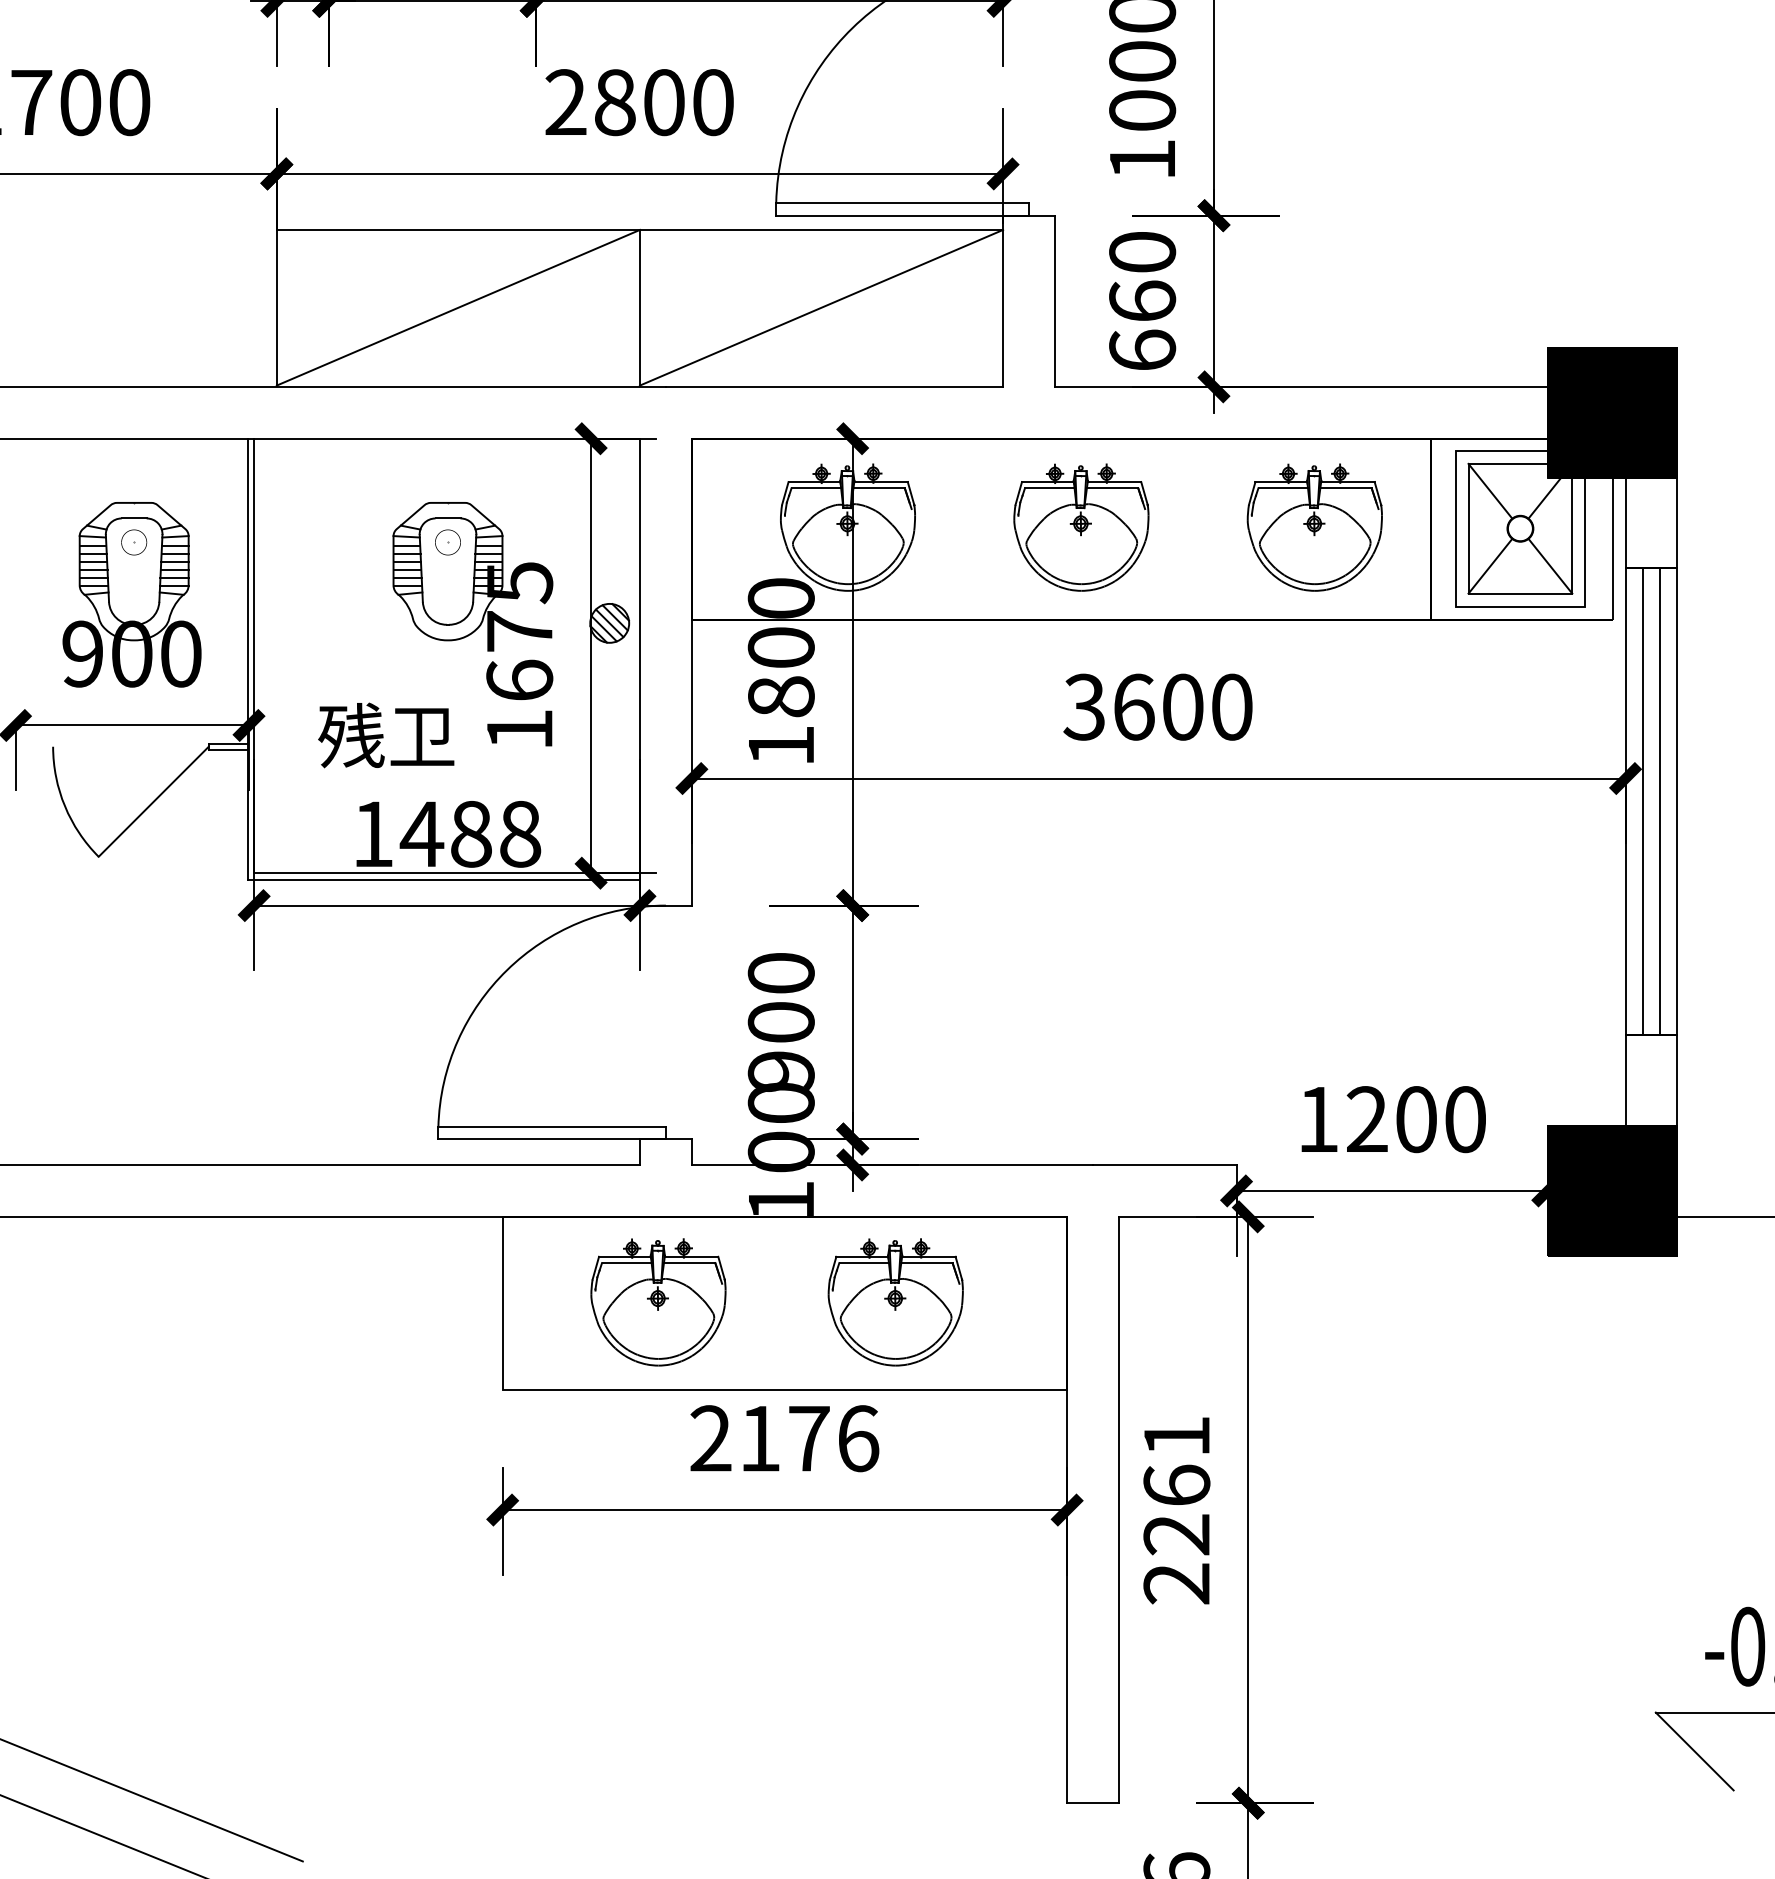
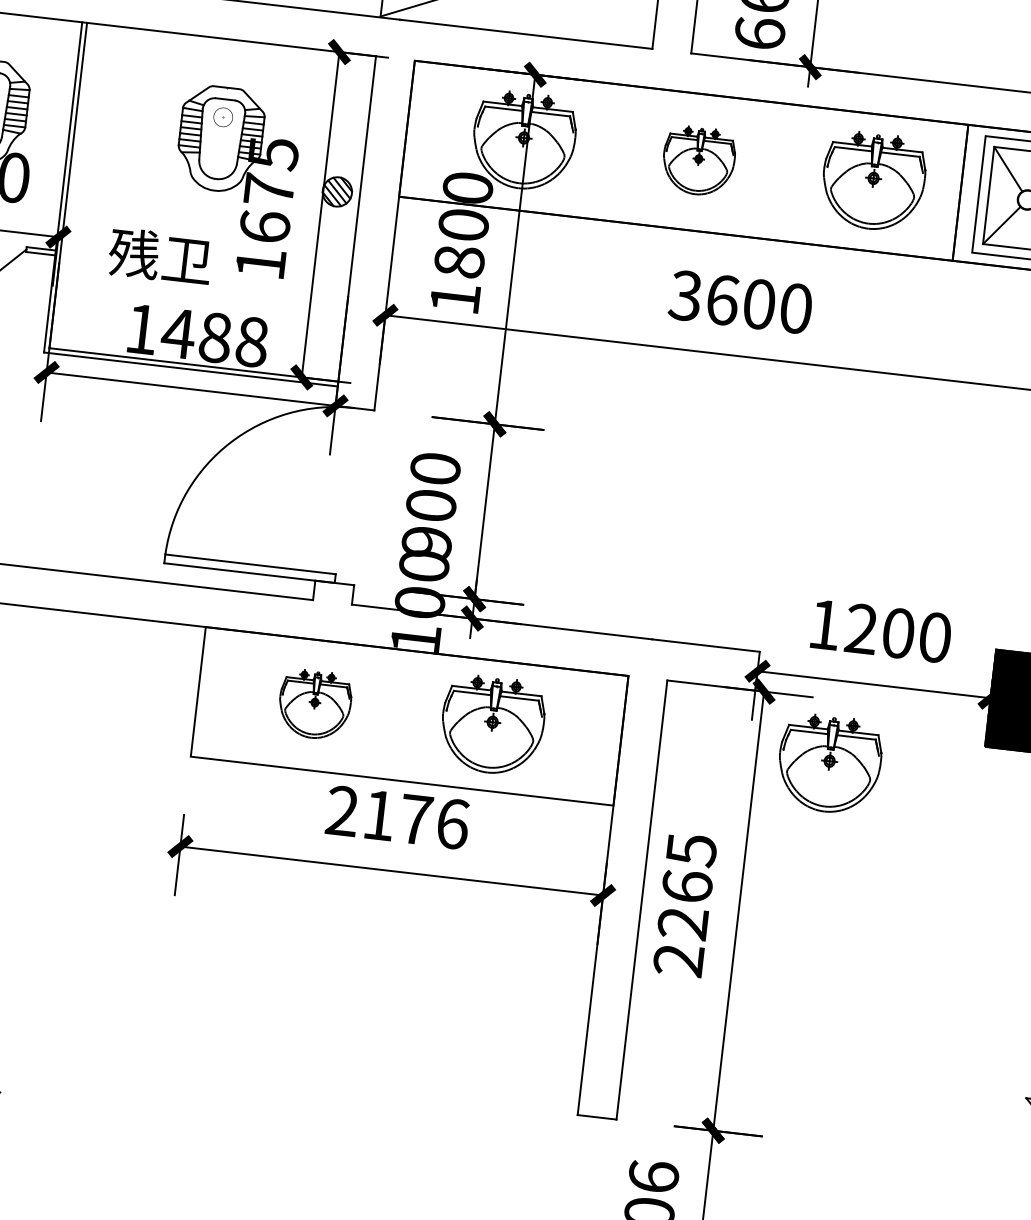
part: (1081, 527) -> (698, 161), size x0.7
part: (658, 1302) -> (315, 704), size x0.7
part: (1345, 1302) -> (829, 764), added
text: (1177, 1437) -> (691, 850), 2261 -> 2265

